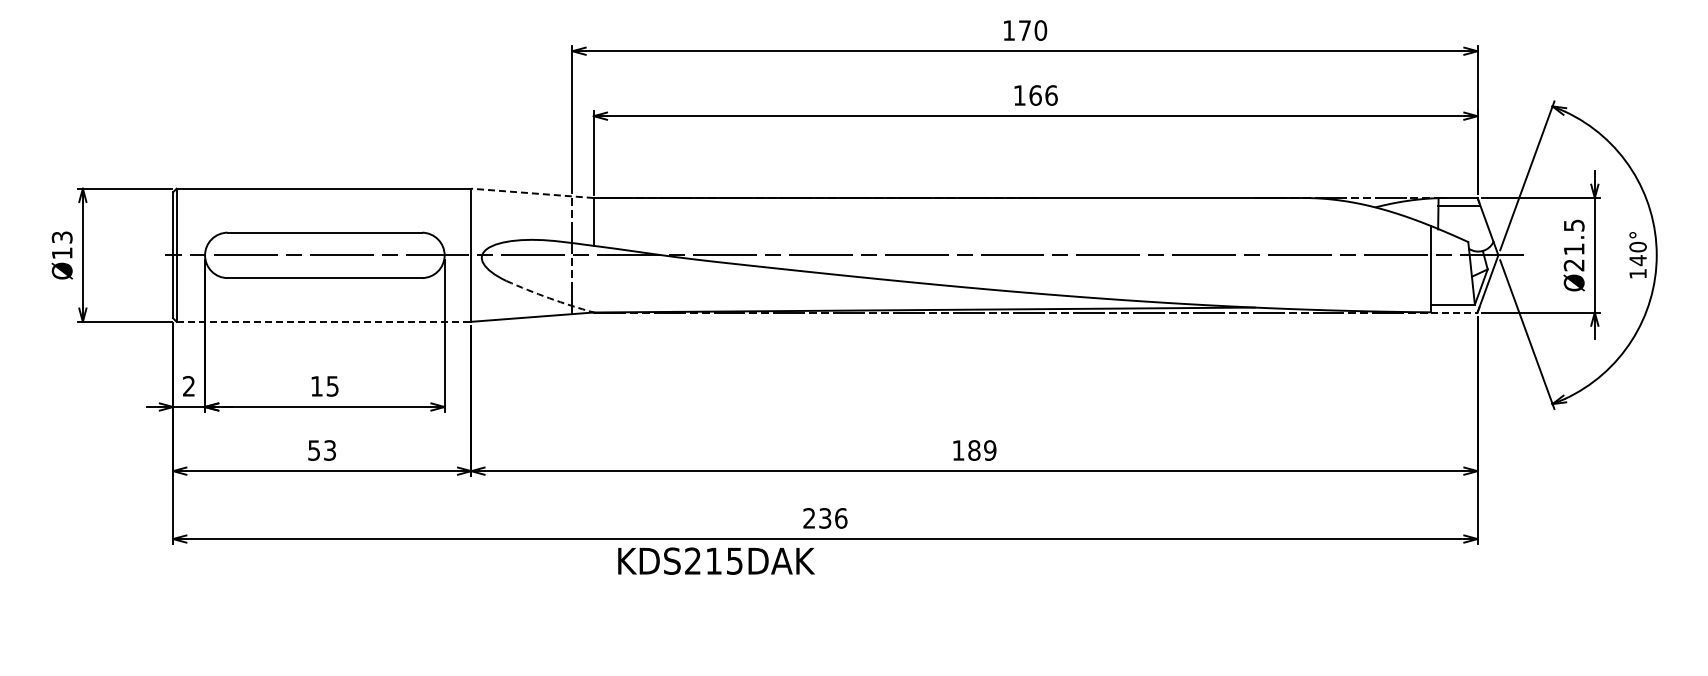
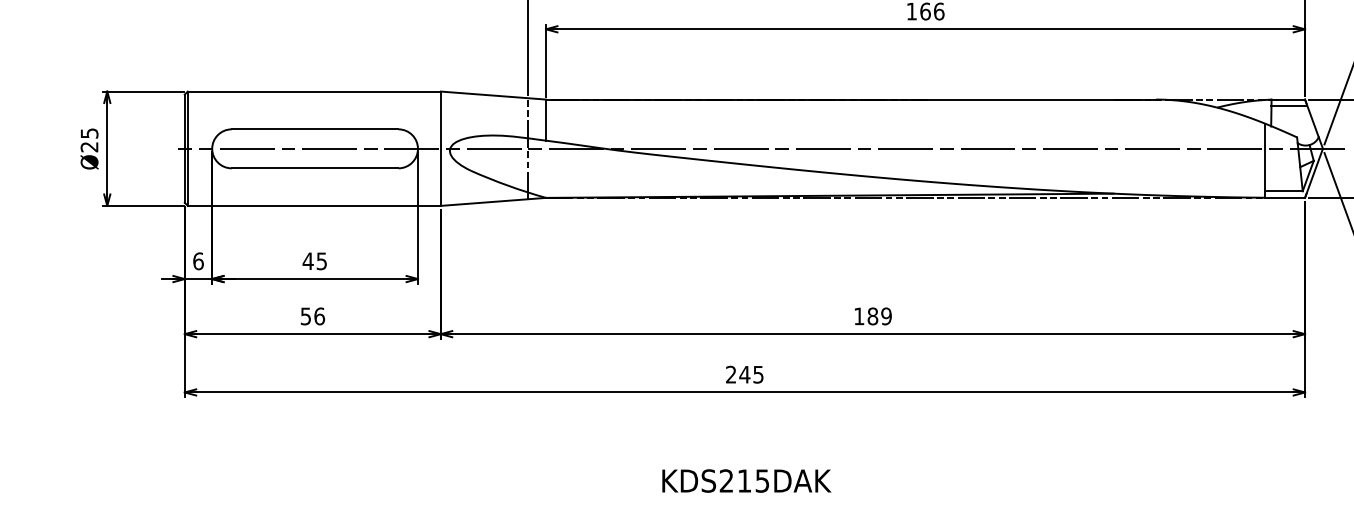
line: (532, 193) -> (493, 95), dashed -> solid
text: (61, 245) -> (88, 140), Ø13 -> Ø25
arc: (549, 298) -> (508, 185), dashed -> solid
line: (1454, 312) -> (1285, 197), dashed -> solid
line: (324, 321) -> (314, 205), dashed -> solid
text: (189, 386) -> (198, 261), 2 -> 6
text: (316, 386) -> (307, 261), 15 -> 45
text: (330, 450) -> (319, 316), 53 -> 56
text: (832, 518) -> (751, 374), 236 -> 245
text: (716, 560) -> (746, 480), moved

